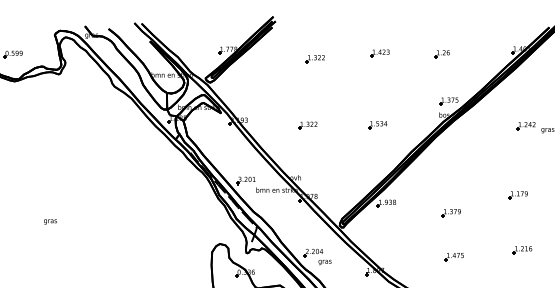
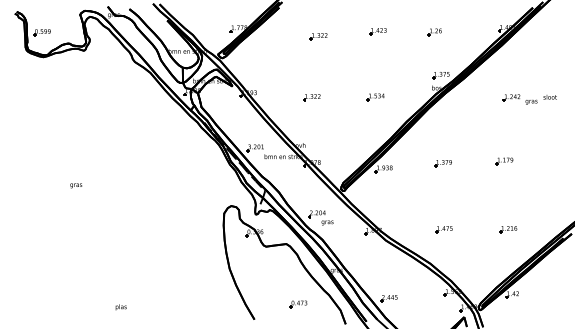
part: (450, 212) -> (442, 163), moved
part: (522, 249) -> (508, 229), moved
part: (453, 256) -> (443, 229), moved

